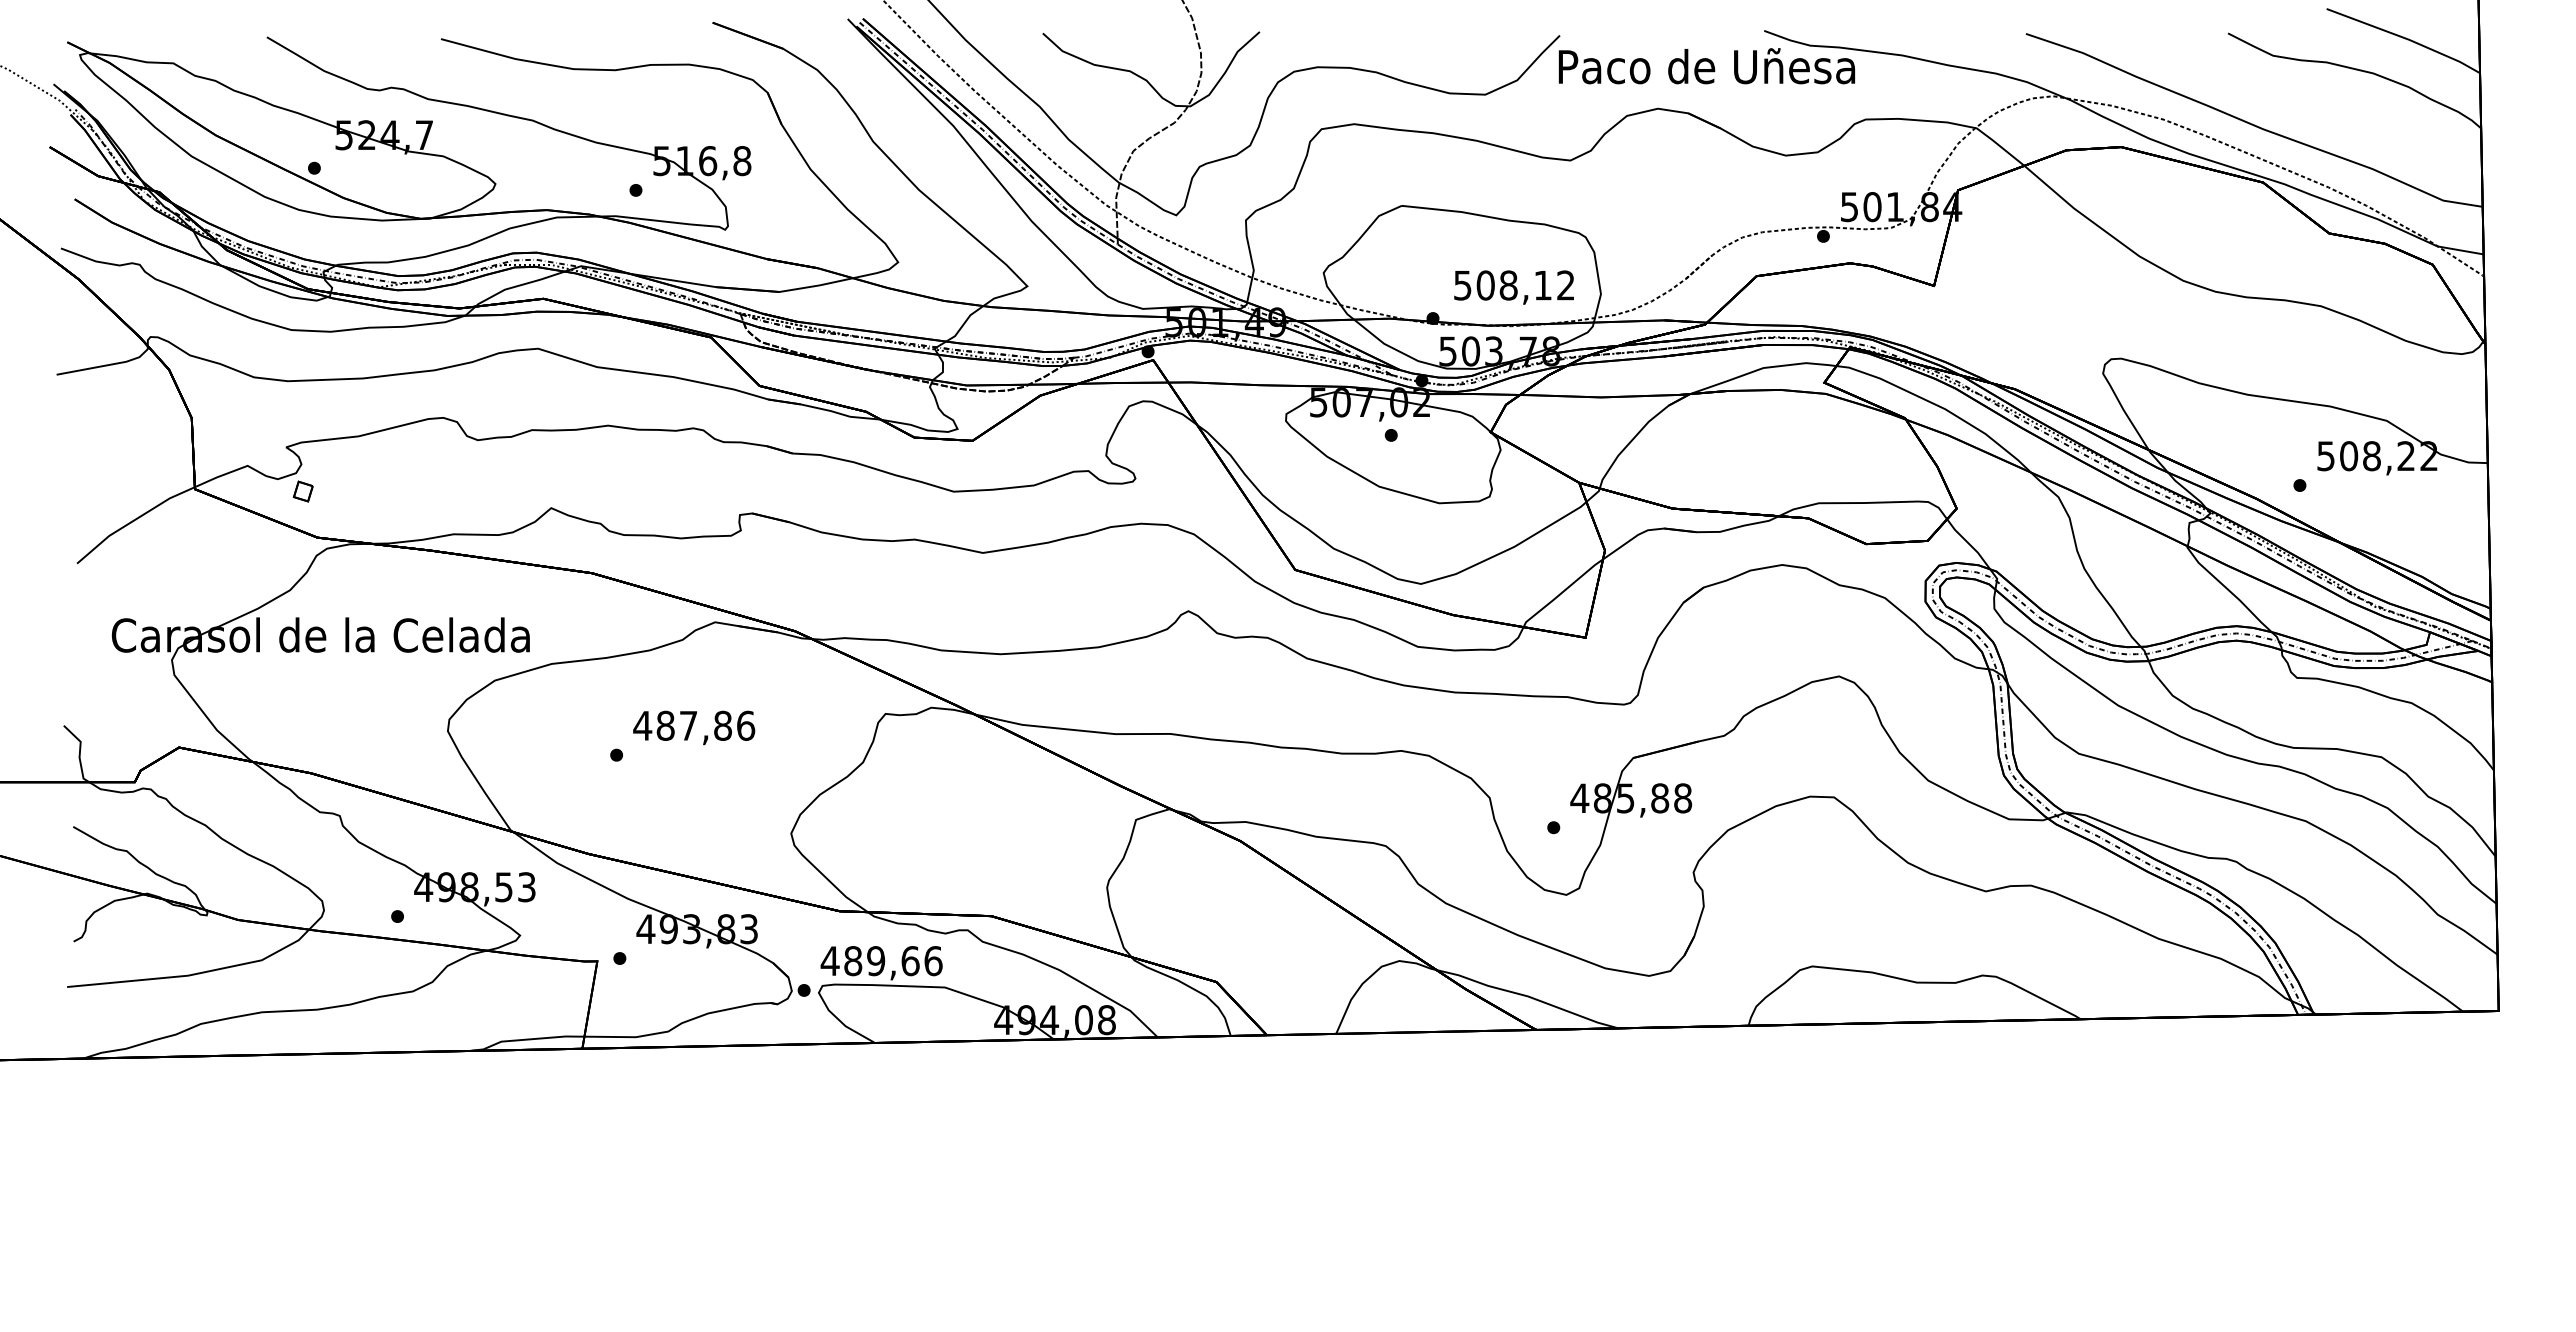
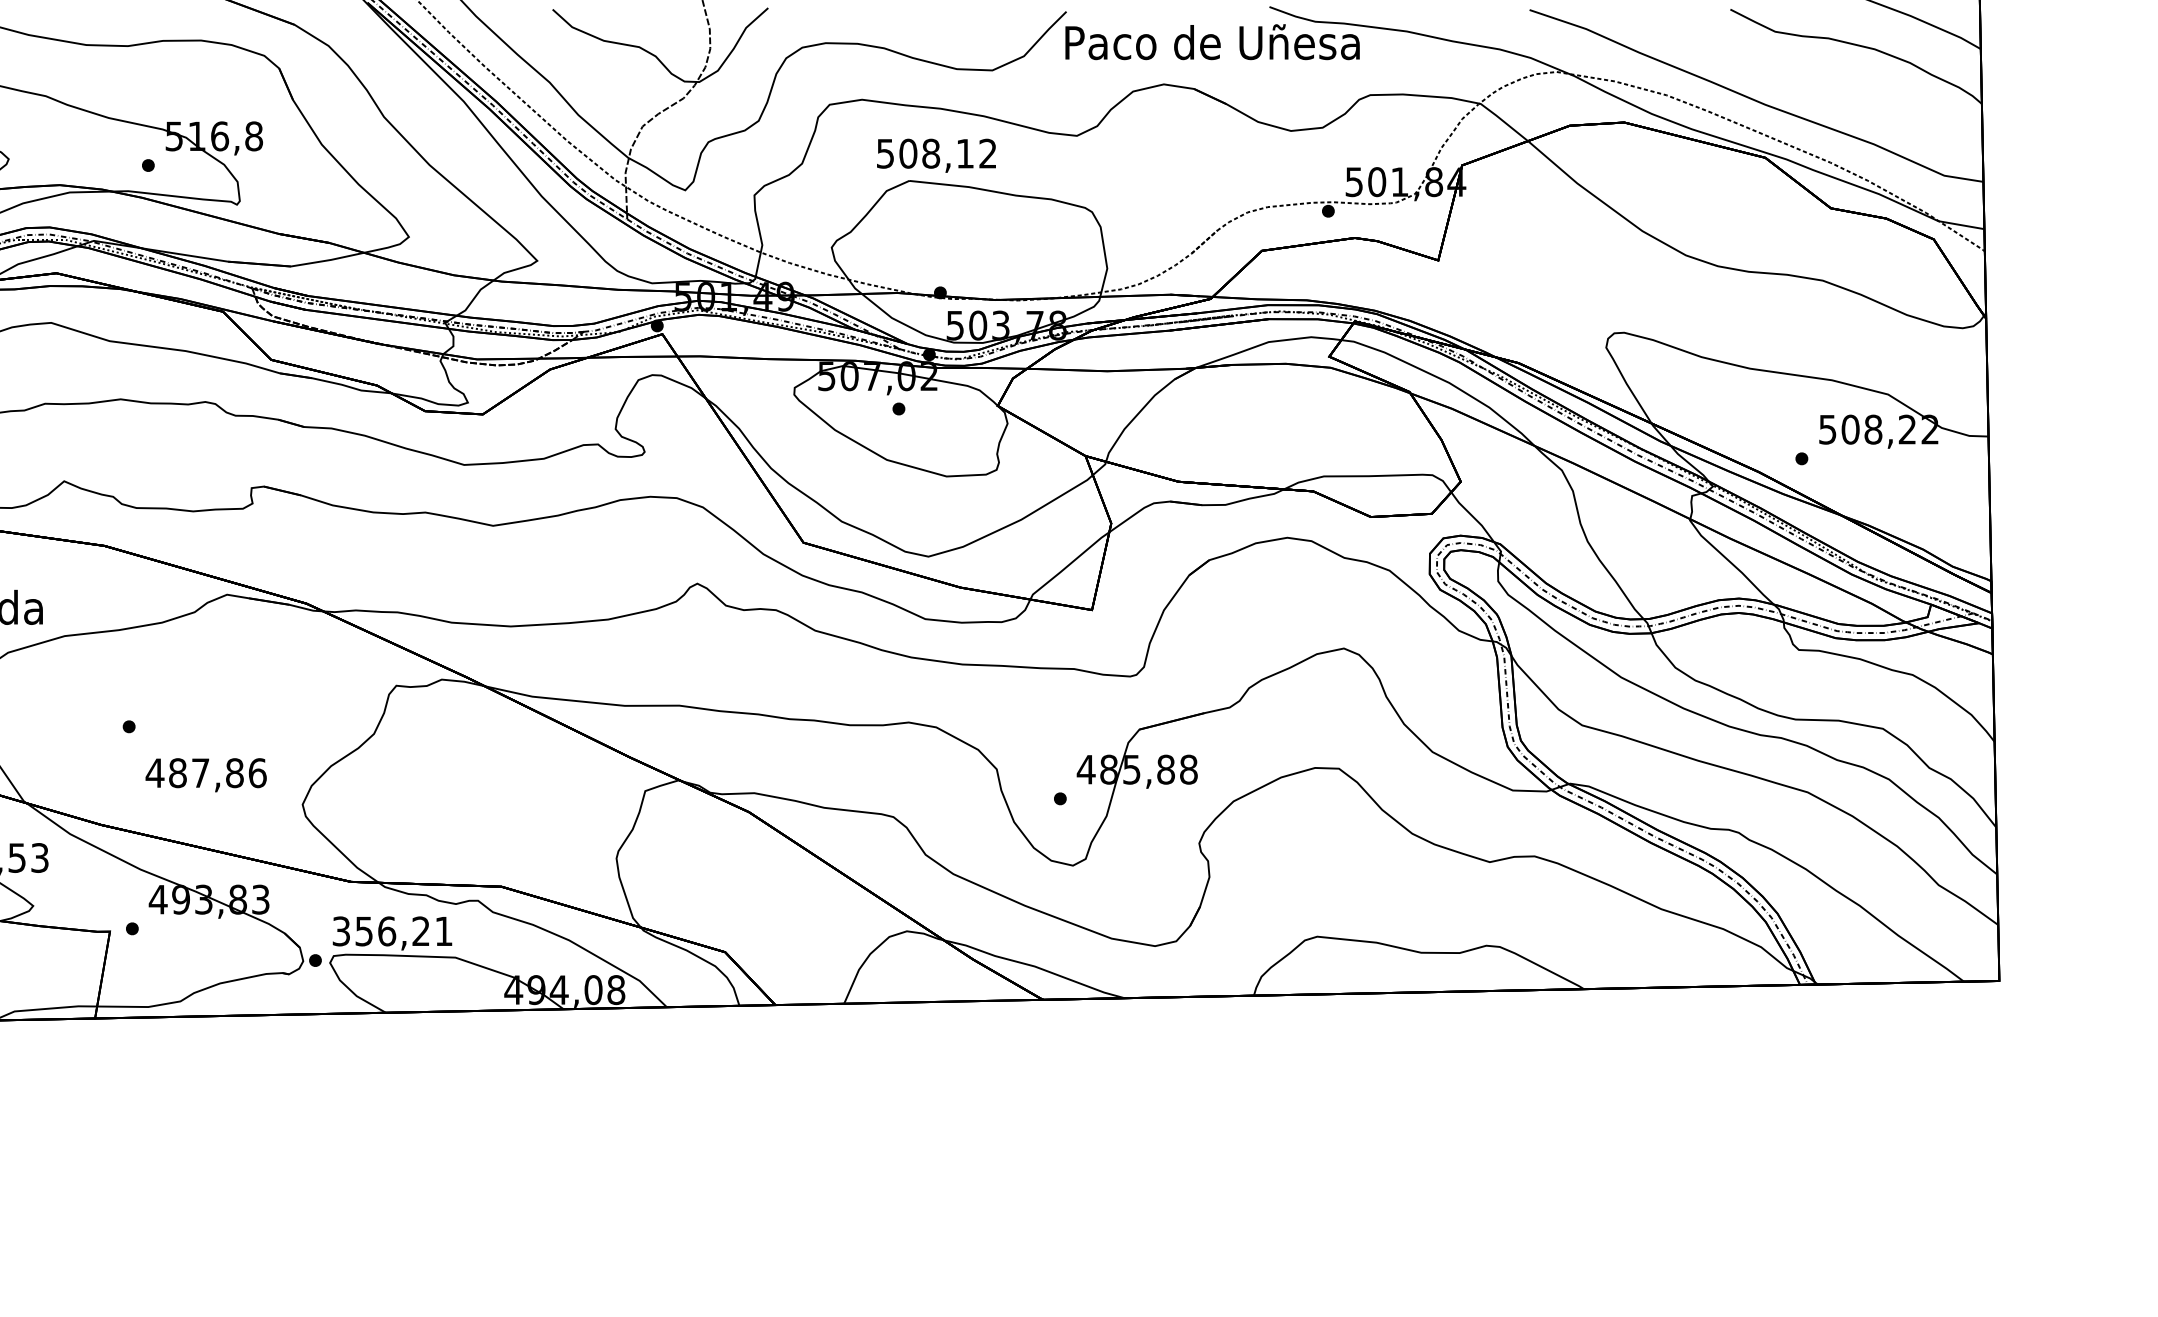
text: (1513, 287) -> (935, 155), moved
text: (694, 727) -> (206, 774), moved
text: (881, 961) -> (392, 931), 489,66 -> 356,21

